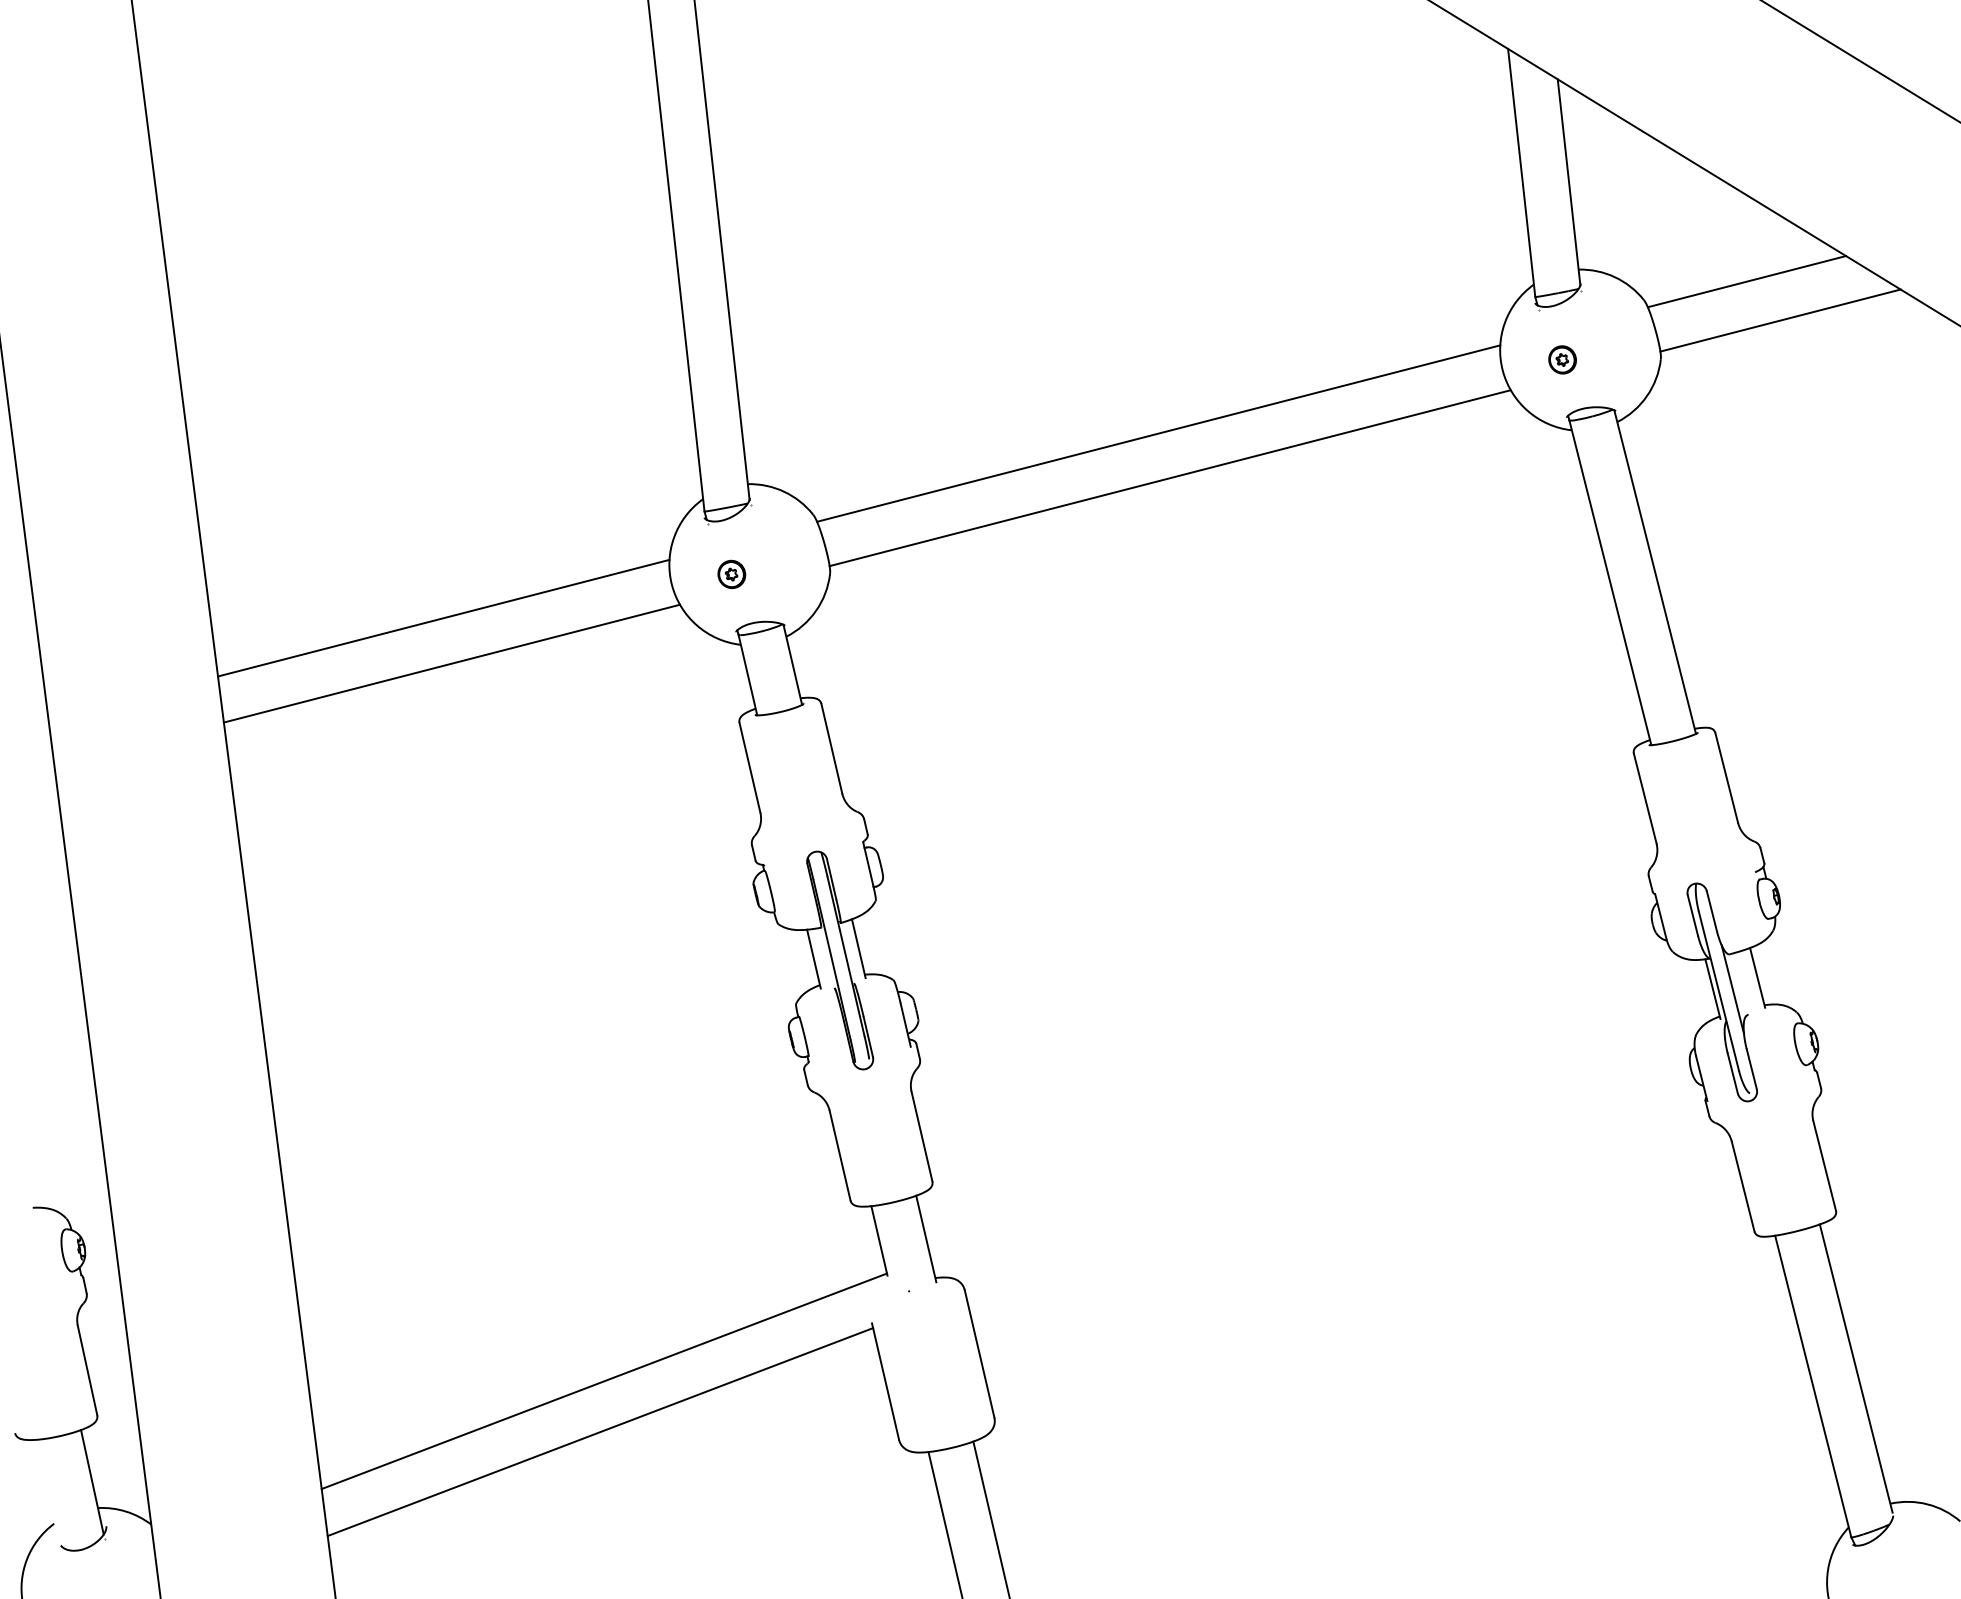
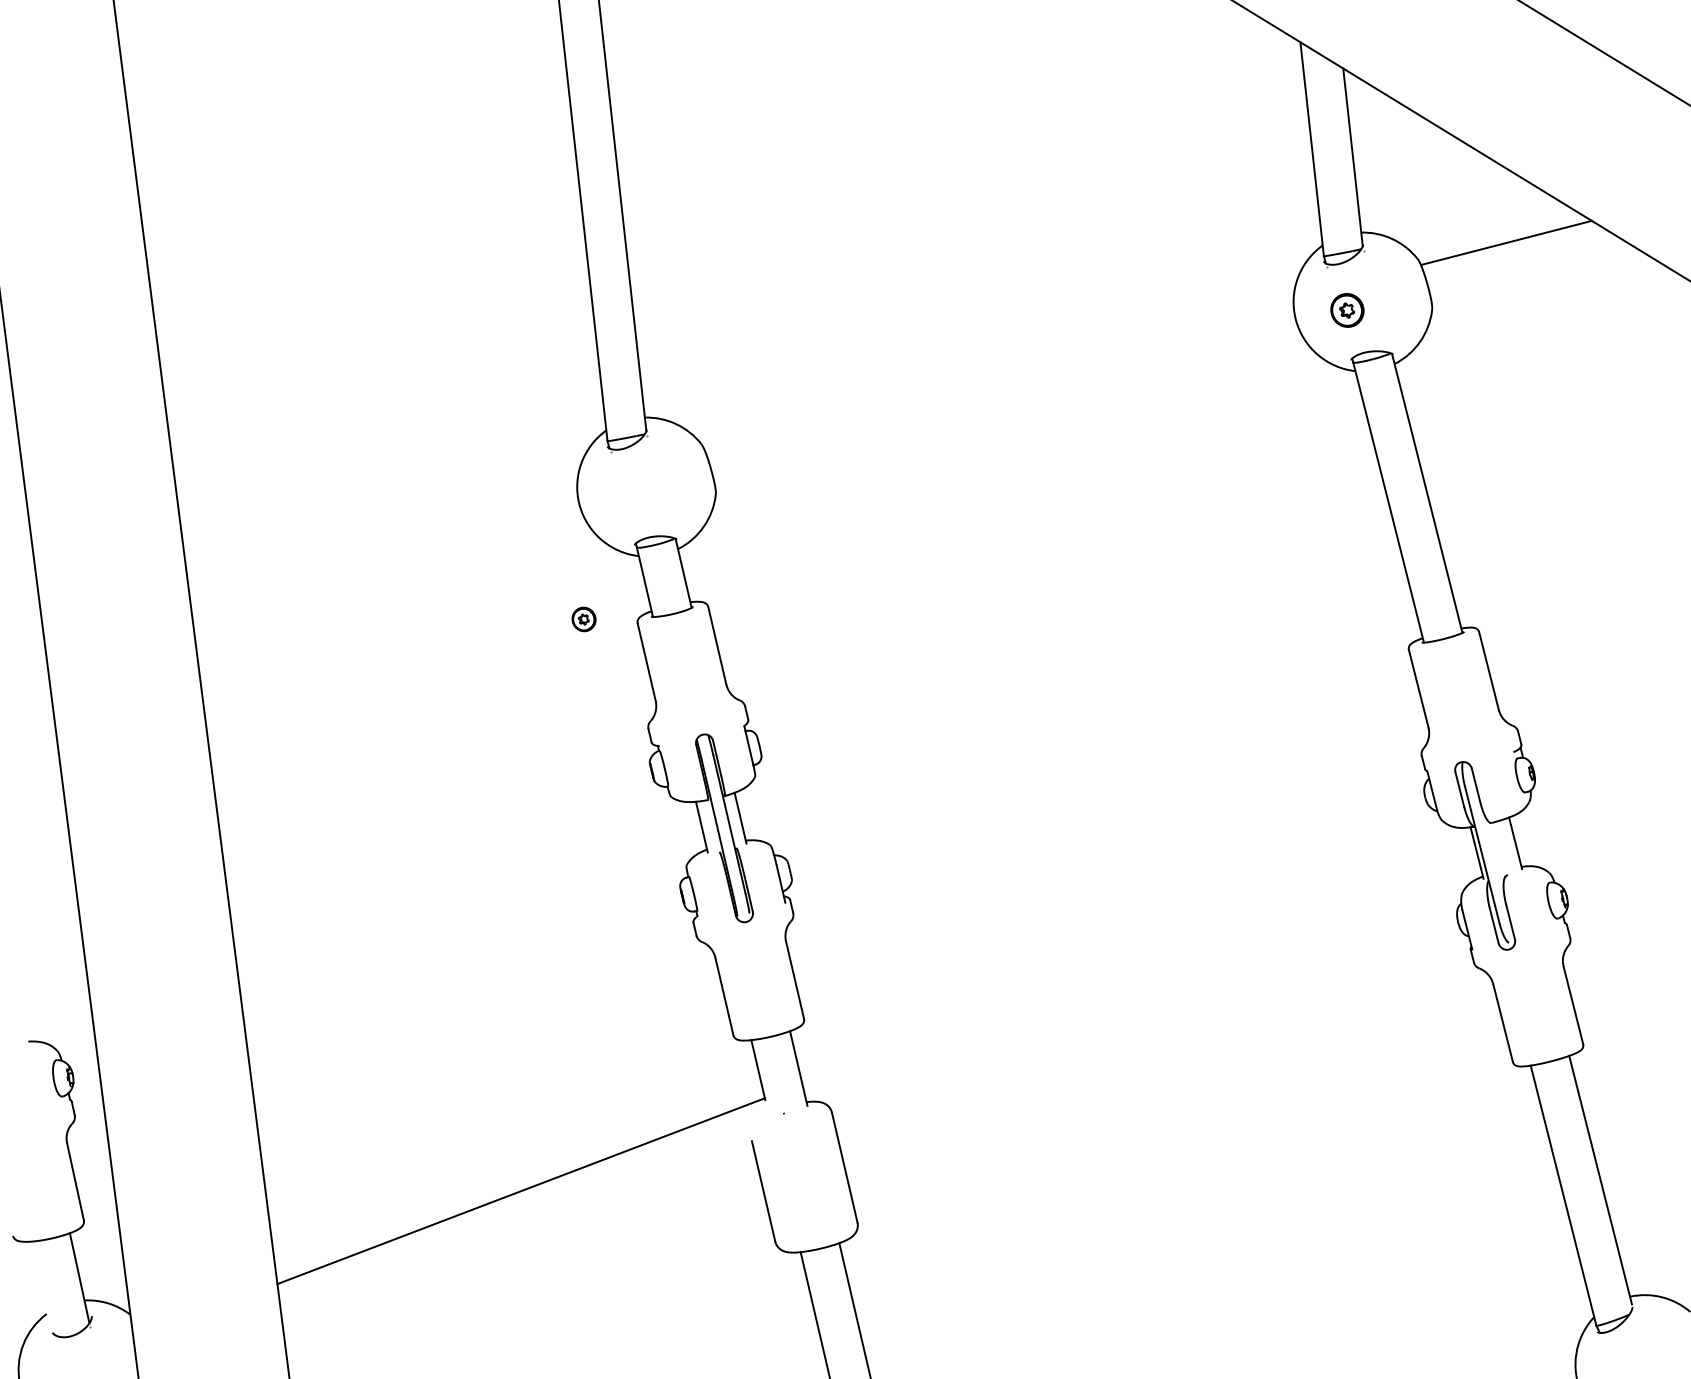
line: (1779, 320) -> (1534, 276), removed
part: (1562, 359) -> (1347, 310), size x1.4
line: (1157, 433) -> (998, 373), removed
line: (1169, 478) -> (1008, 412), removed
part: (731, 574) -> (583, 619), moved
line: (443, 617) -> (382, 532), removed
line: (451, 663) -> (389, 572), removed
line: (1731, 989) -> (1493, 853), removed
line: (600, 1431) -> (517, 1234), removed

